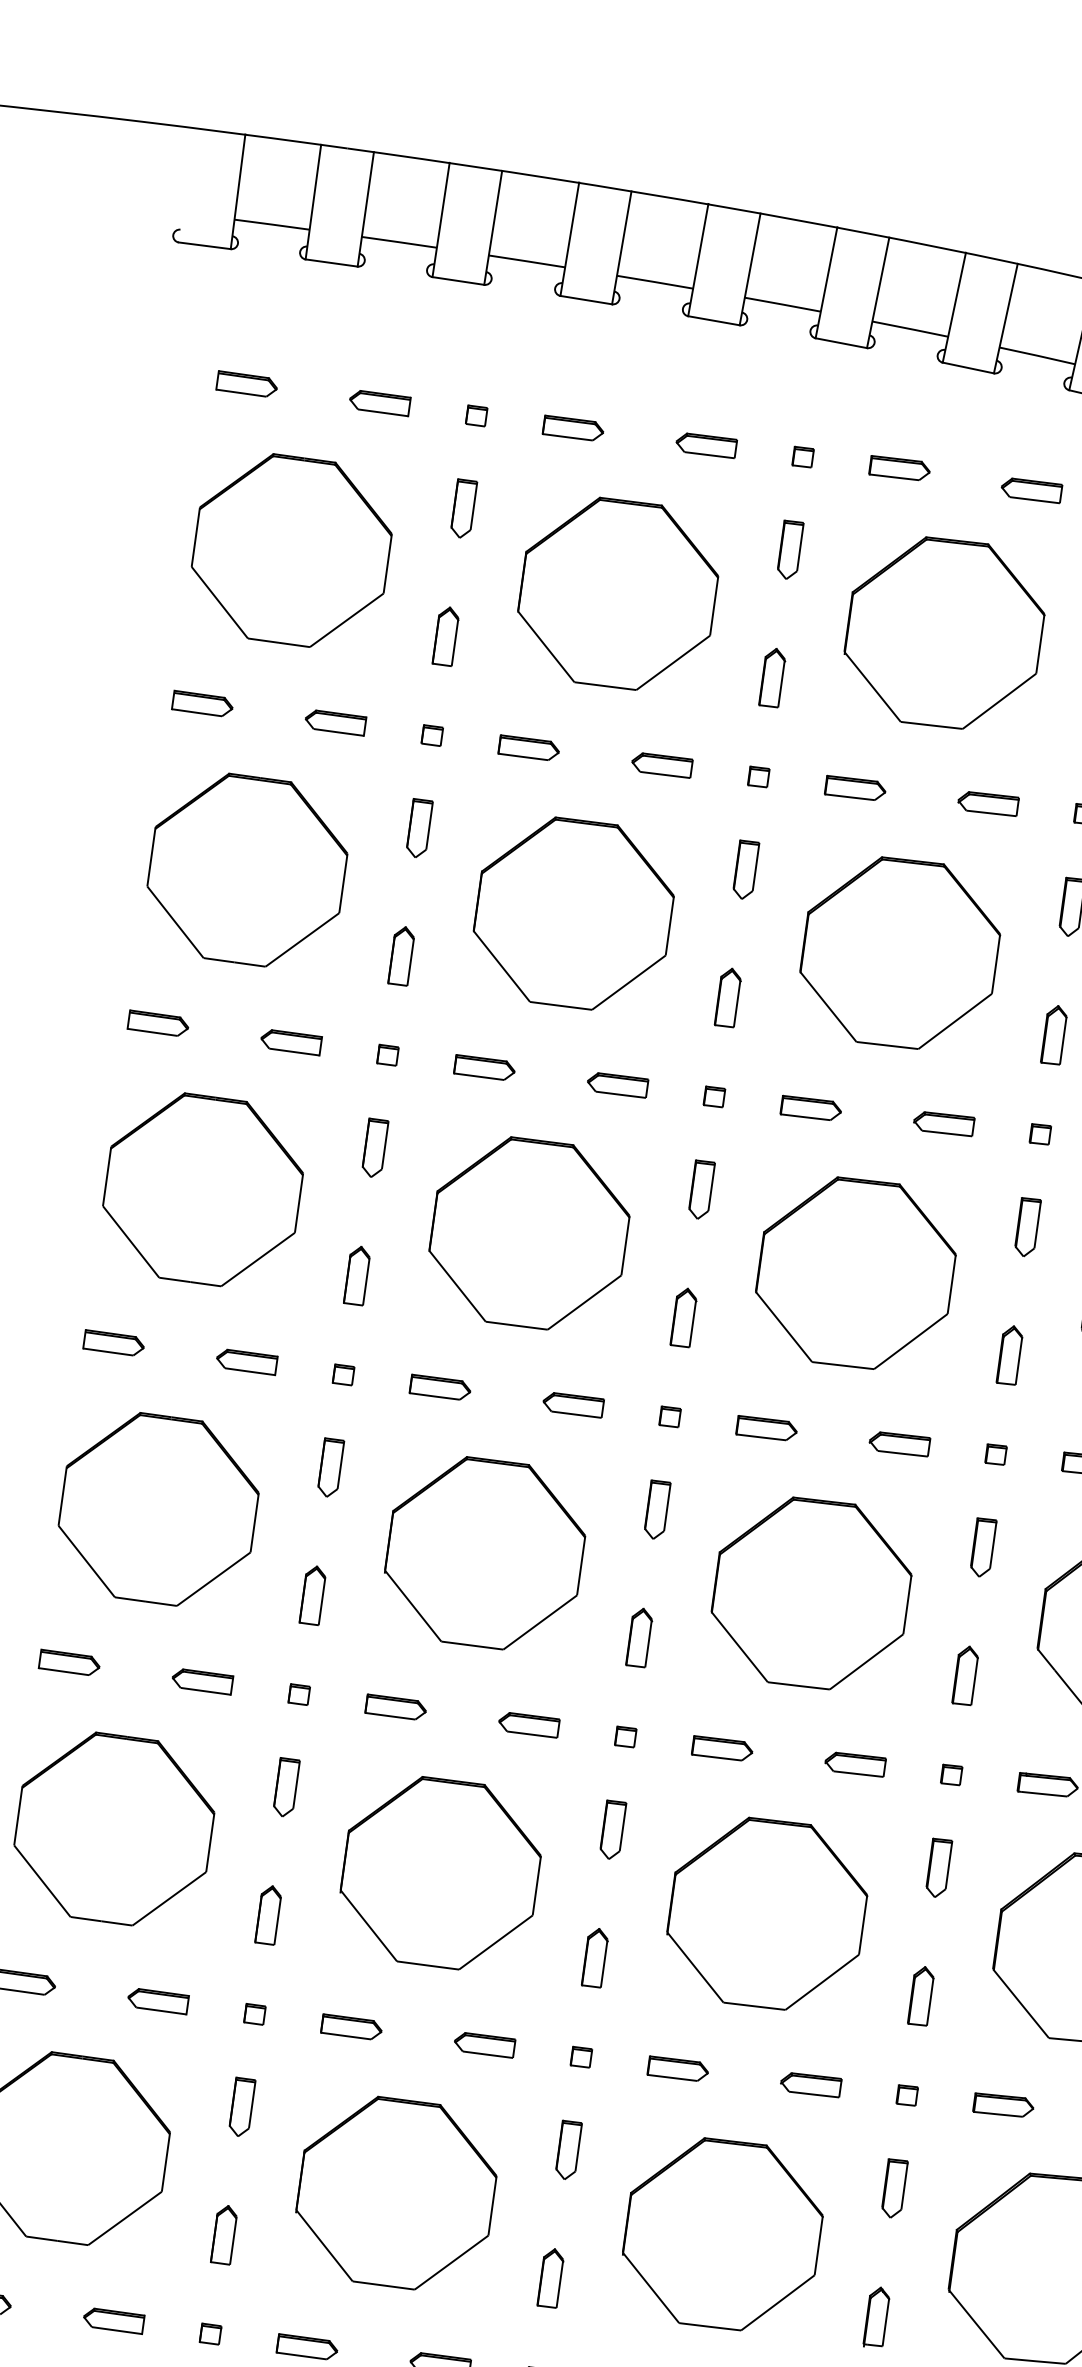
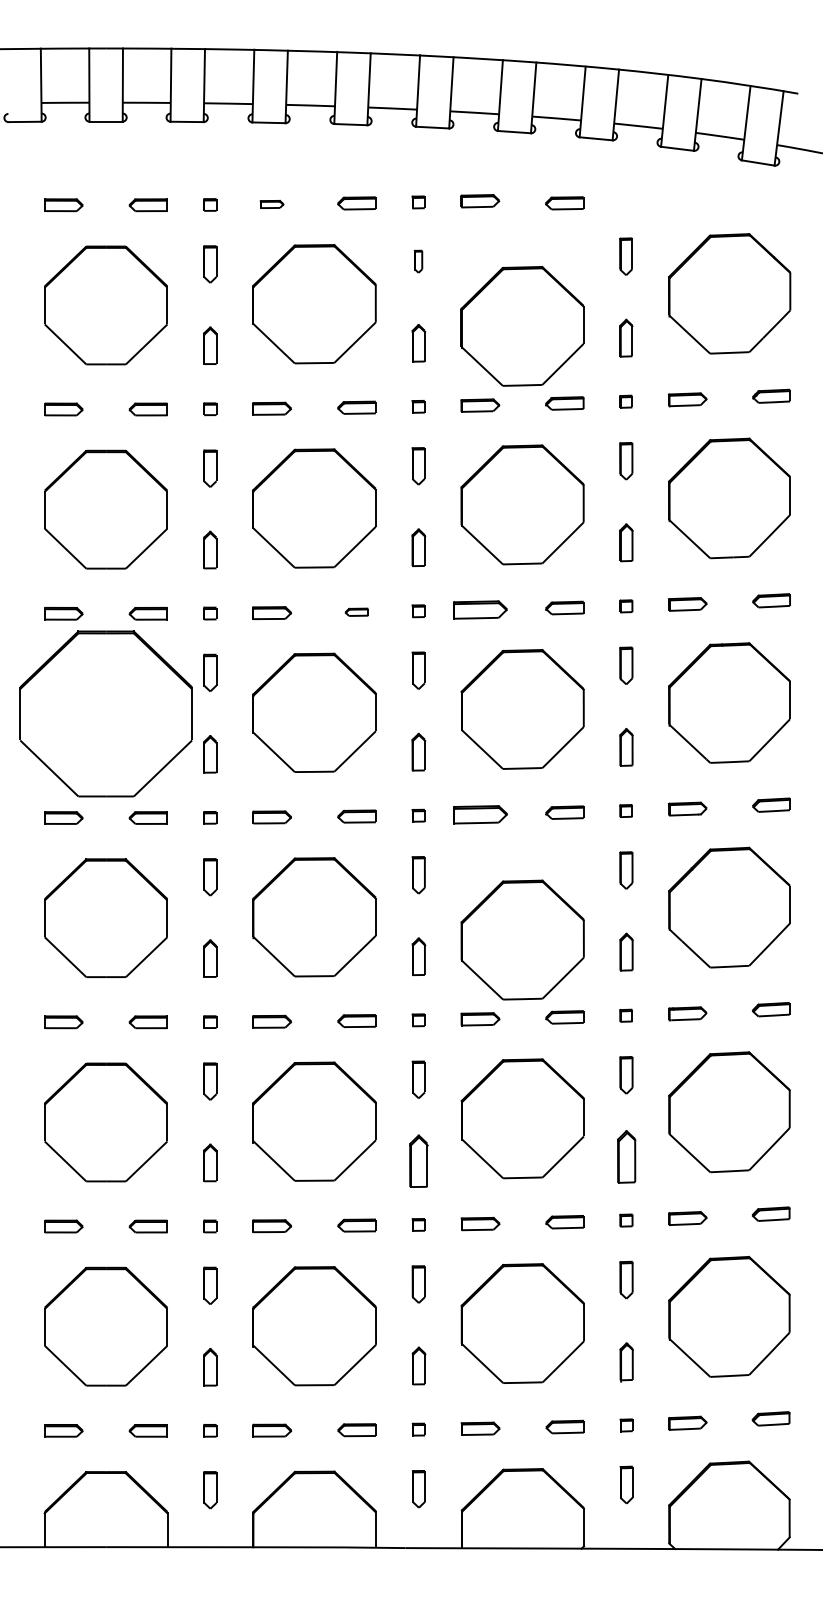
part: (572, 428) -> (271, 204), size x0.6
part: (790, 549) -> (418, 261), size x0.6
part: (944, 633) -> (522, 326), moved
part: (616, 1085) -> (356, 612), size x0.6
part: (811, 1109) -> (480, 610), size x1.4
part: (202, 1188) -> (105, 713), size x1.4
part: (767, 1428) -> (480, 814), size x1.4
part: (811, 1592) -> (522, 939), moved
part: (594, 1957) -> (418, 1161), size x1.4
part: (921, 1995) -> (626, 1156), size x1.4

